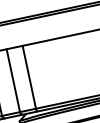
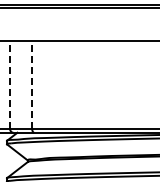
line: (29, 77) -> (32, 85), solid -> dashed
line: (13, 80) -> (10, 85), solid -> dashed

